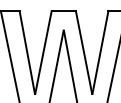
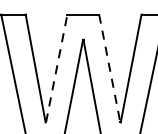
line: (43, 52) -> (56, 68), solid -> dashed
line: (84, 53) -> (110, 69), solid -> dashed

